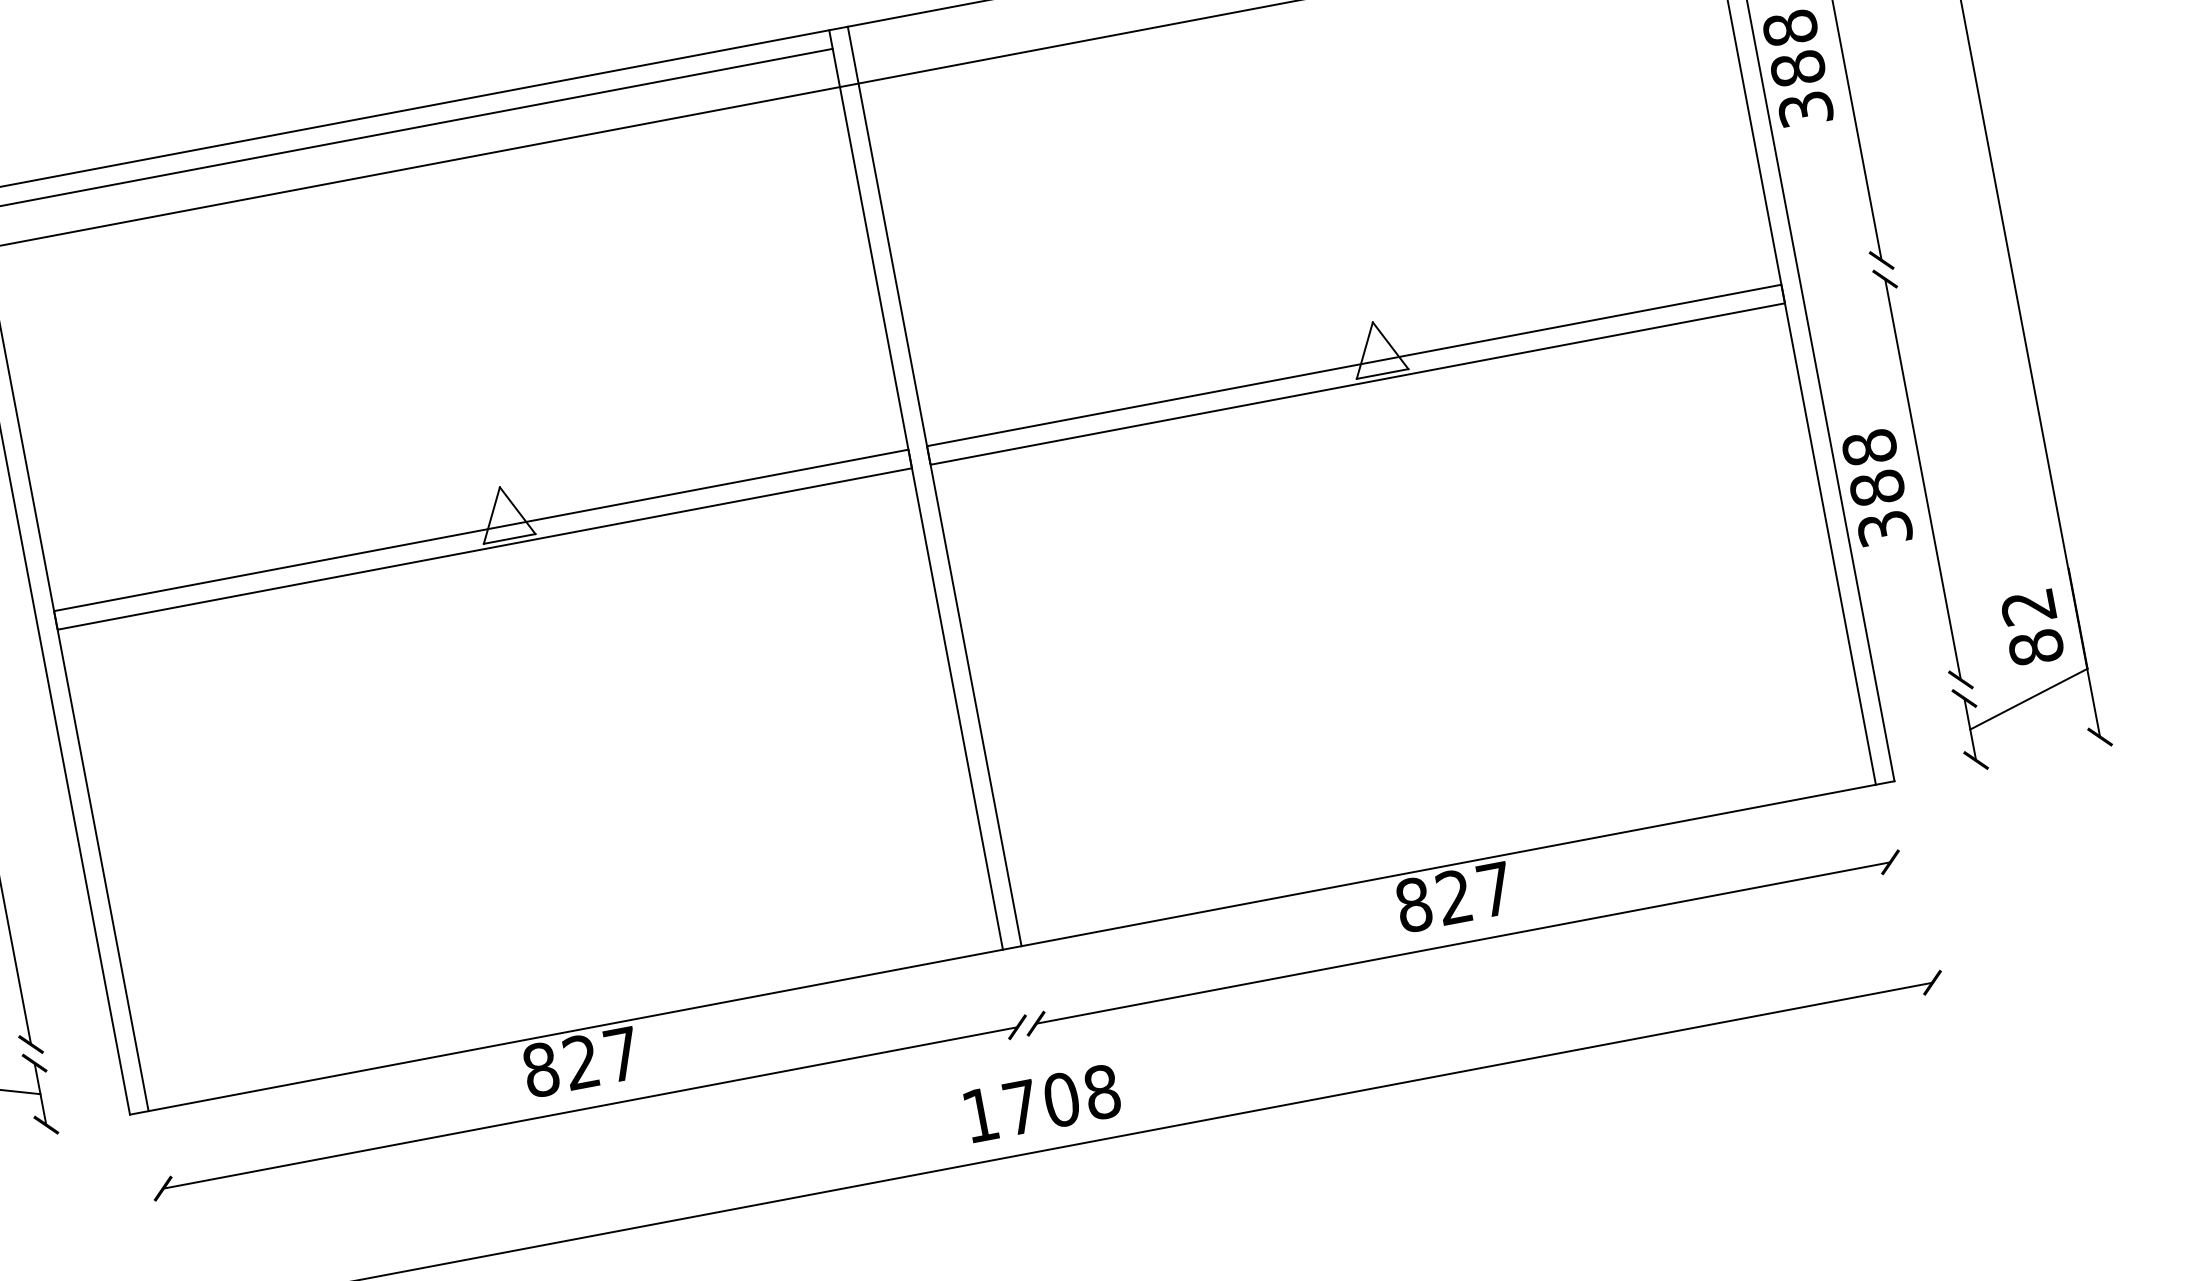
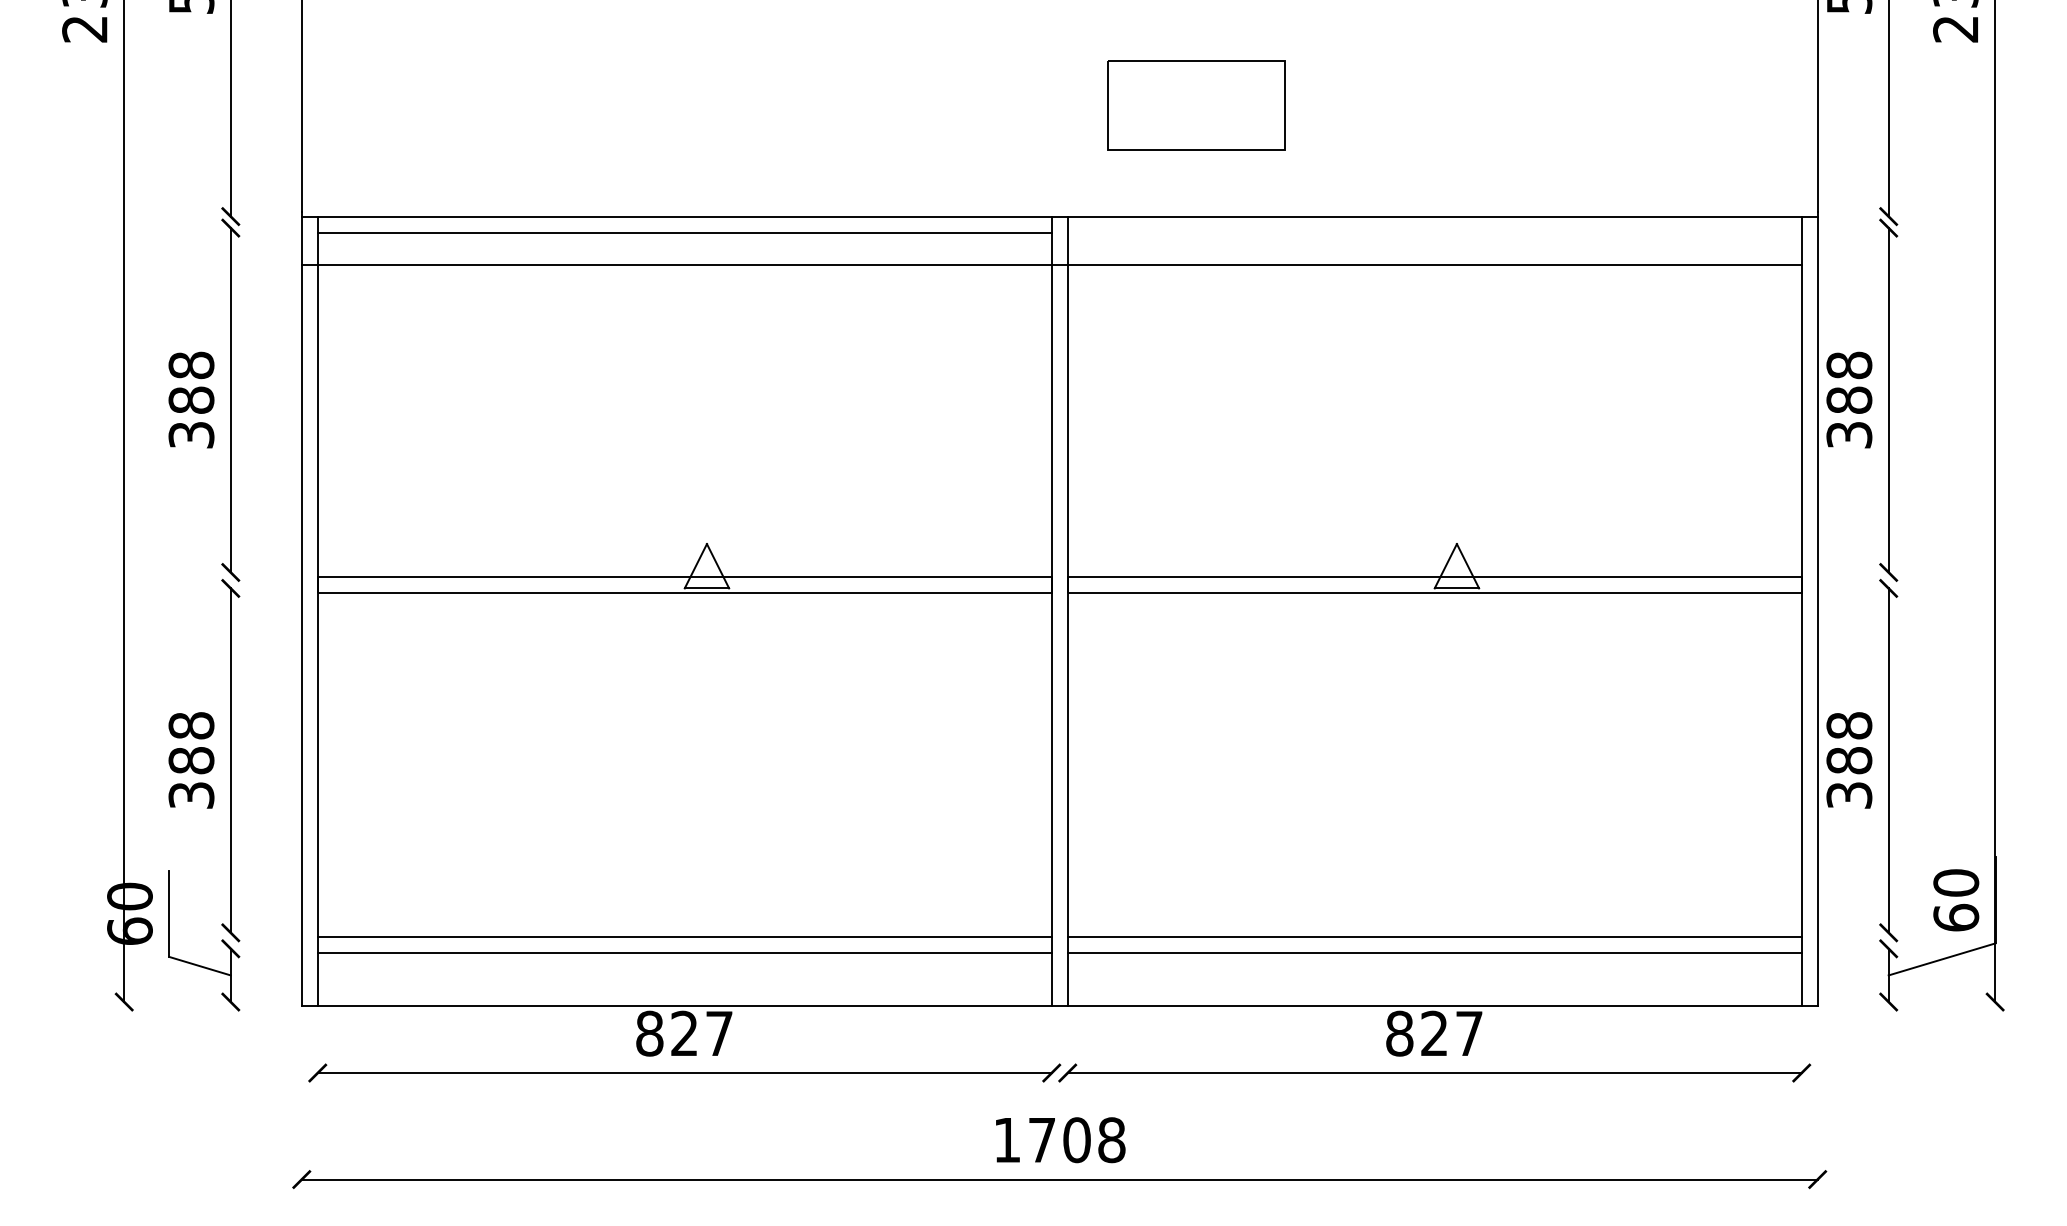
text: (2032, 627) -> (1956, 900), 82 -> 60
line: (1433, 785) -> (1434, 937), added
line: (1436, 803) -> (1434, 953), added
line: (560, 950) -> (684, 937), added
line: (563, 968) -> (684, 953), added

